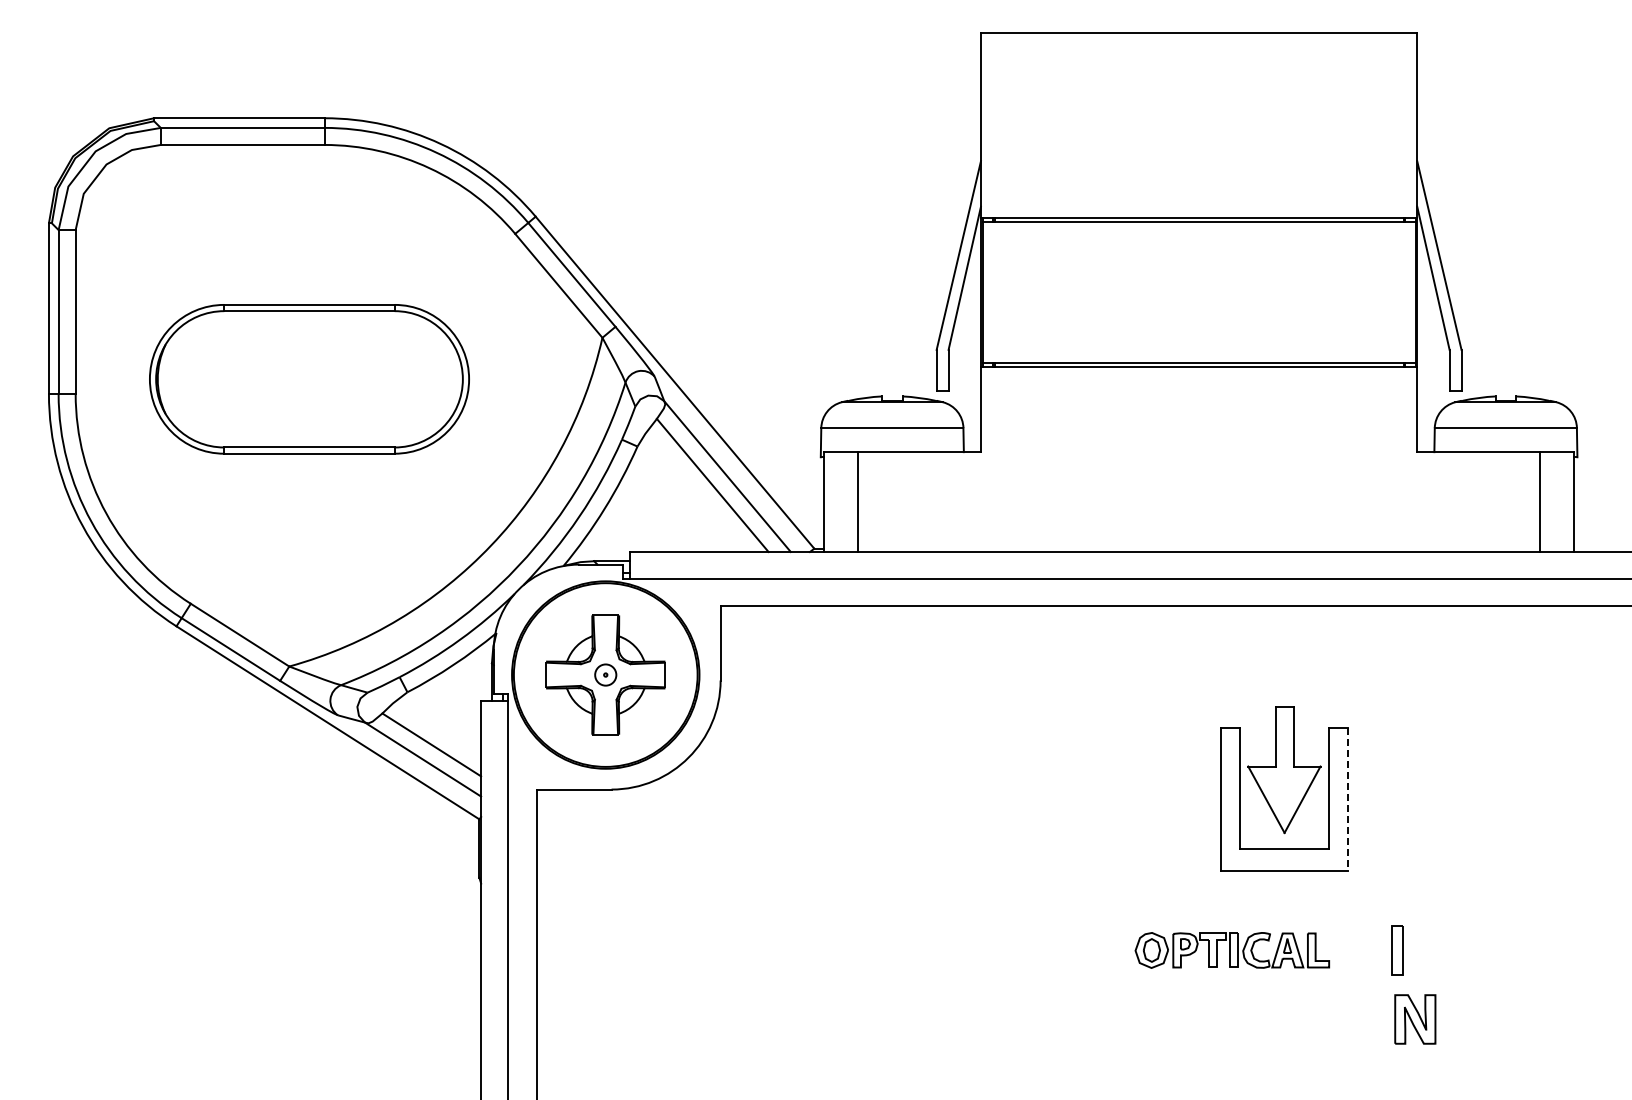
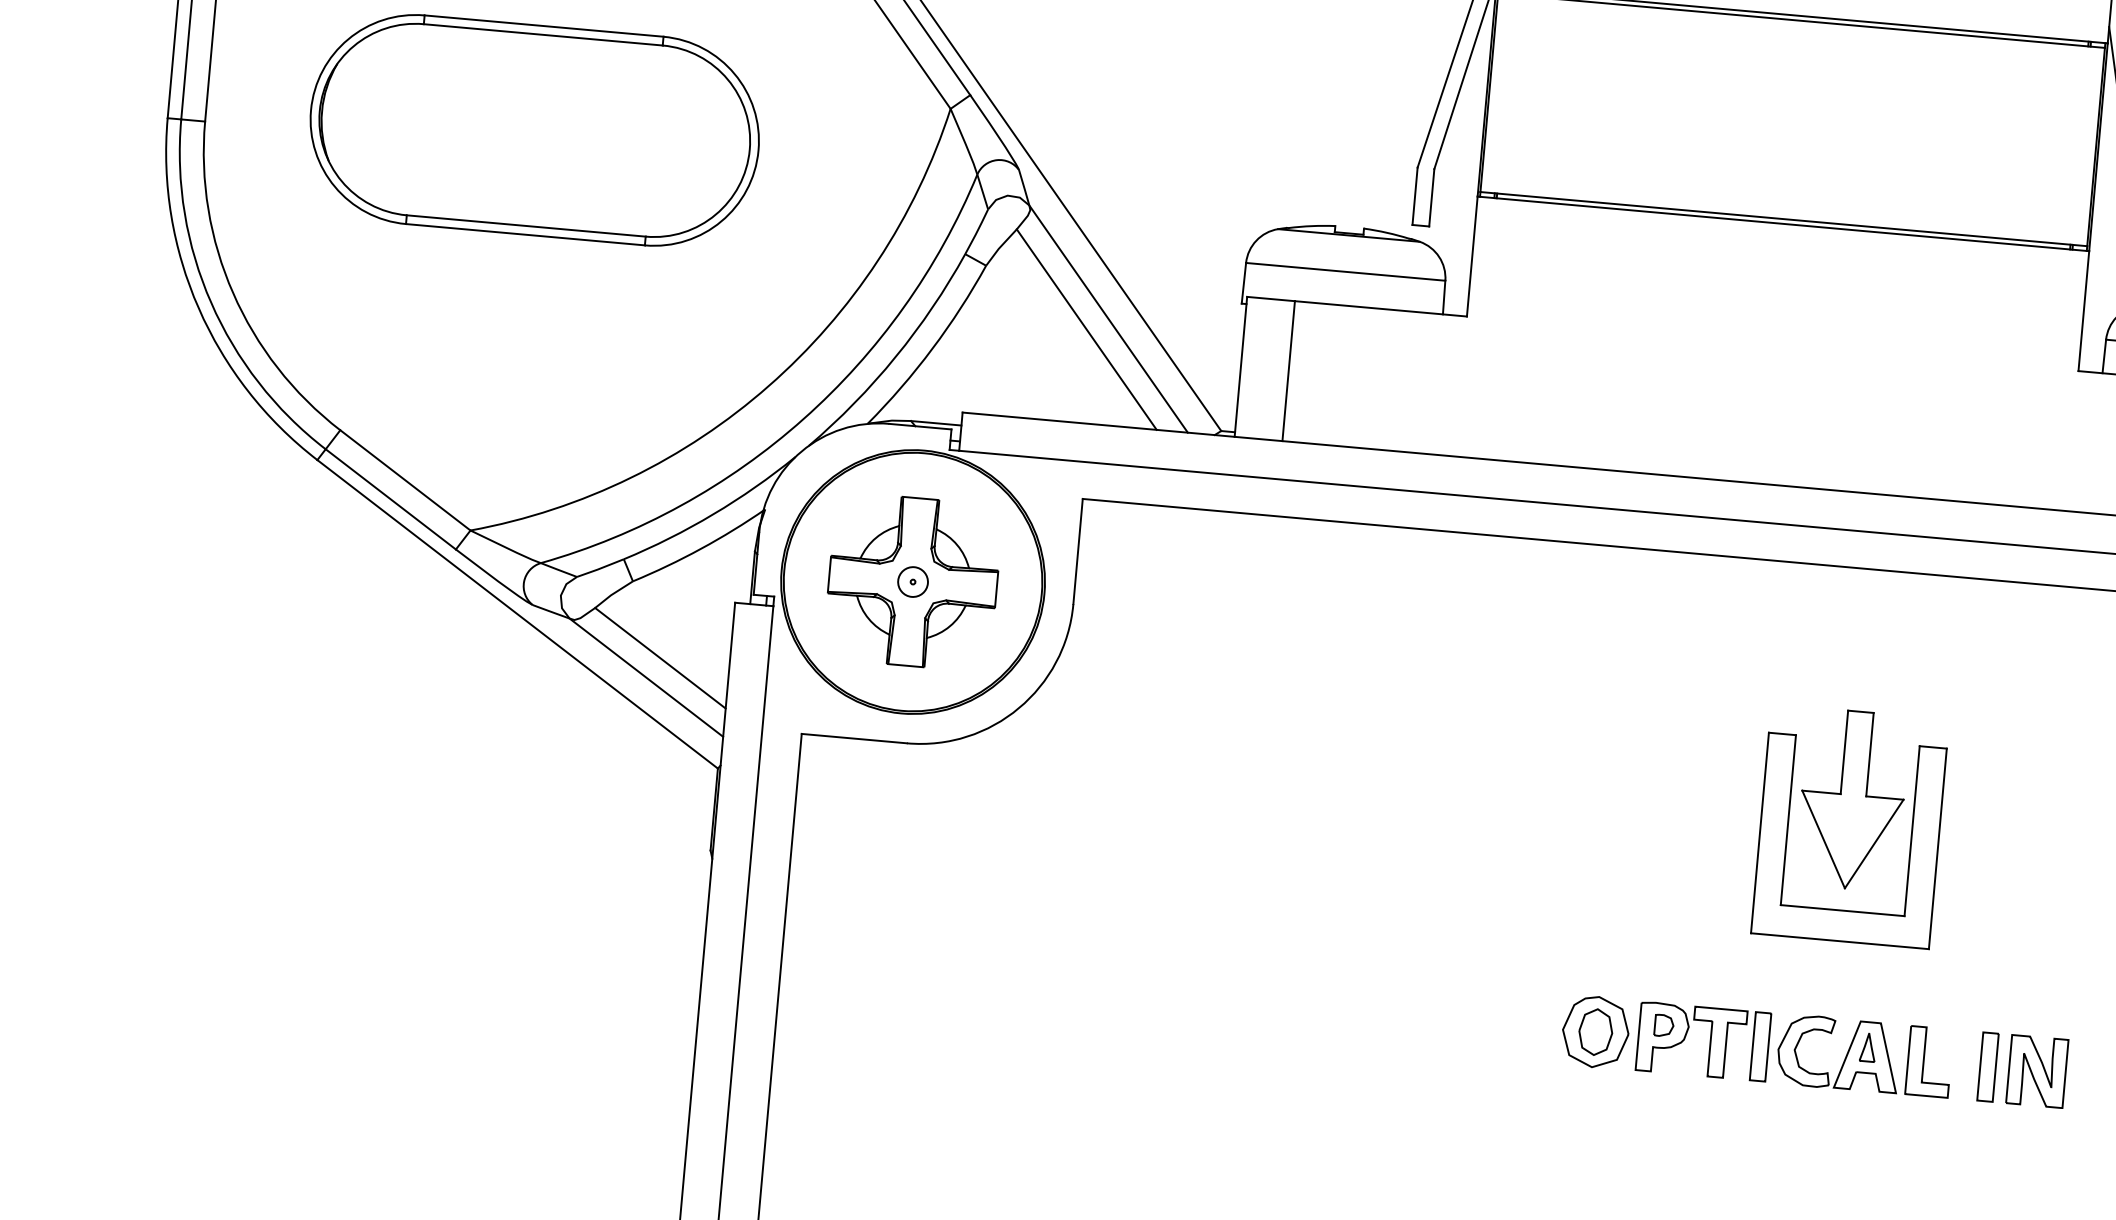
line: (1347, 799) -> (1937, 849), dashed -> solid
part: (1232, 950) -> (1757, 1046), size x1.43
part: (1415, 1019) -> (2037, 1071), moved

